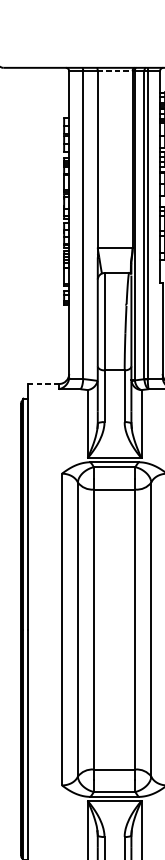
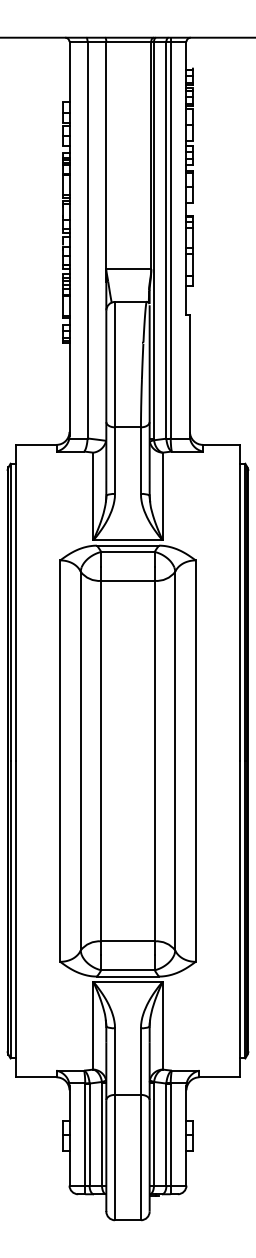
line: (115, 71) -> (129, 42), dashed -> solid
line: (43, 383) -> (36, 444), dashed -> solid

